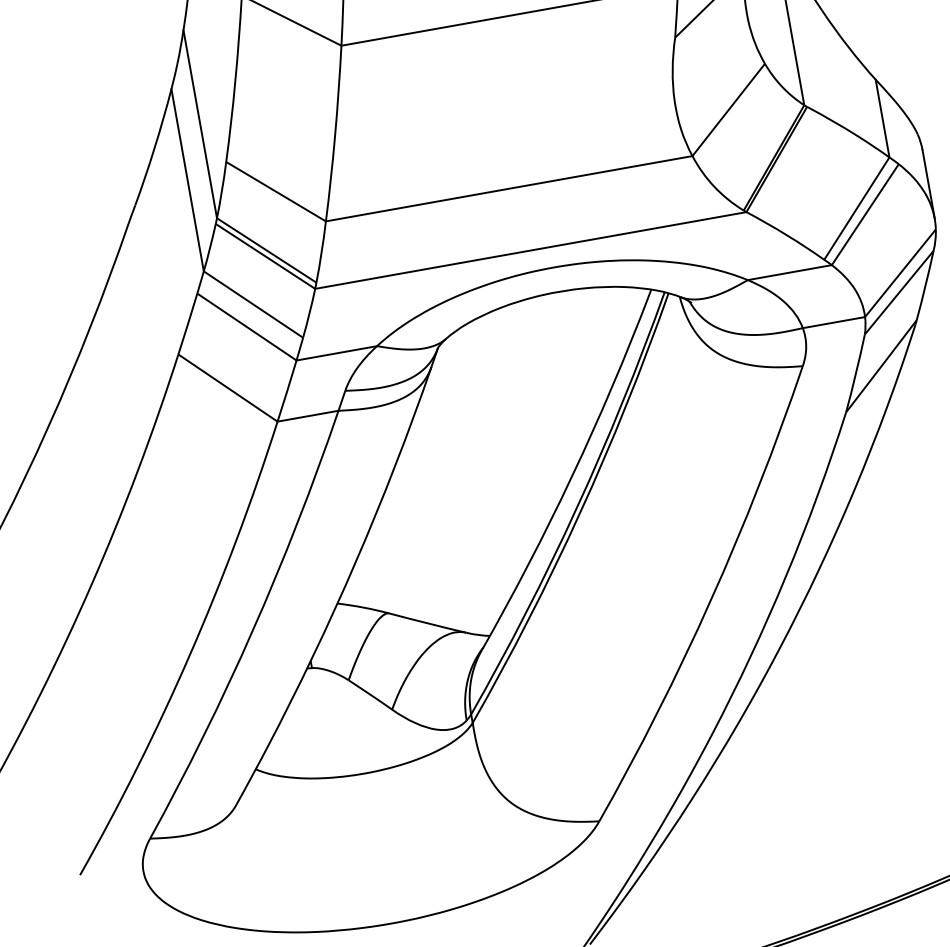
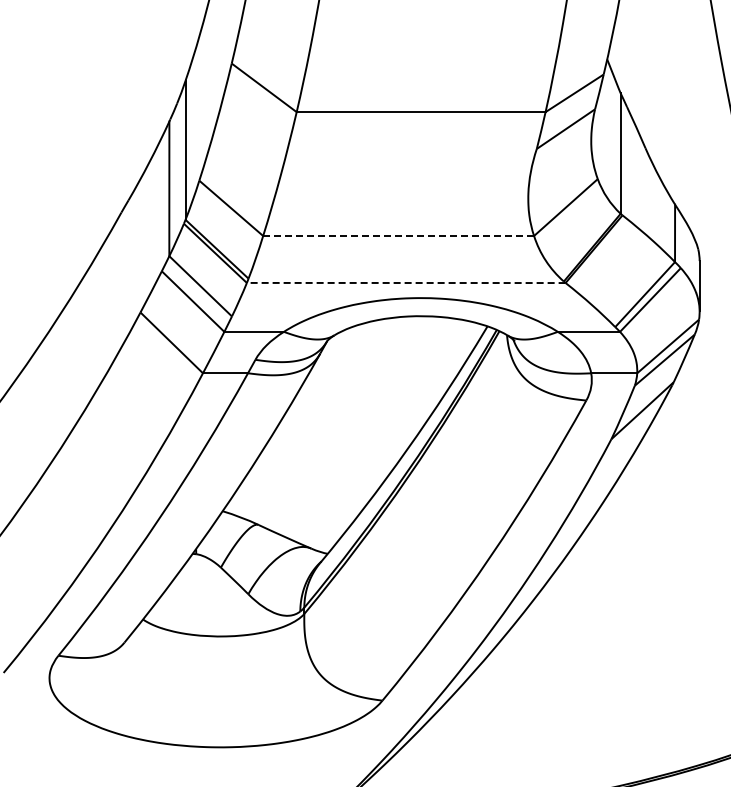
line: (508, 188) -> (398, 235), solid -> dashed
line: (529, 250) -> (405, 282), solid -> dashed

